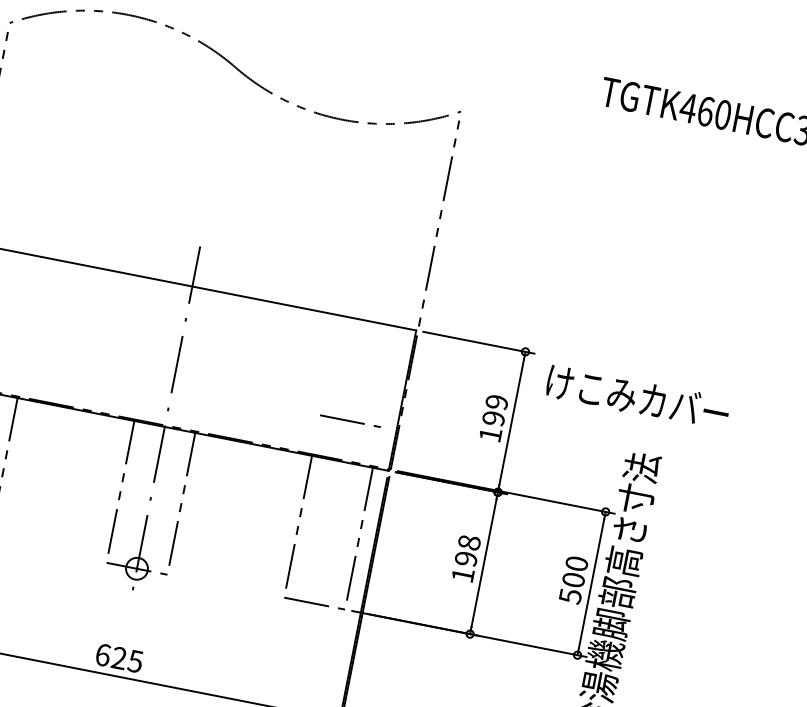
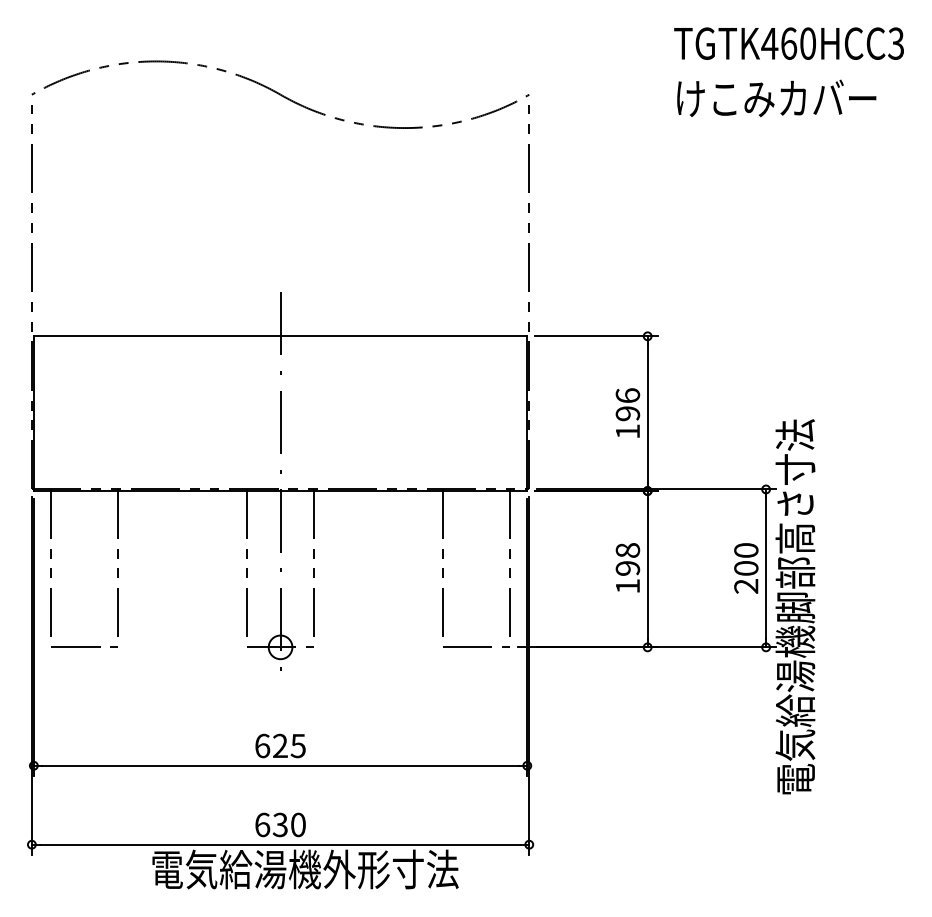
text: (637, 397) -> (776, 98), moved
text: (496, 402) -> (627, 395), 199 -> 196
line: (350, 420) -> (476, 445), removed
text: (570, 596) -> (746, 586), 500 -> 200

